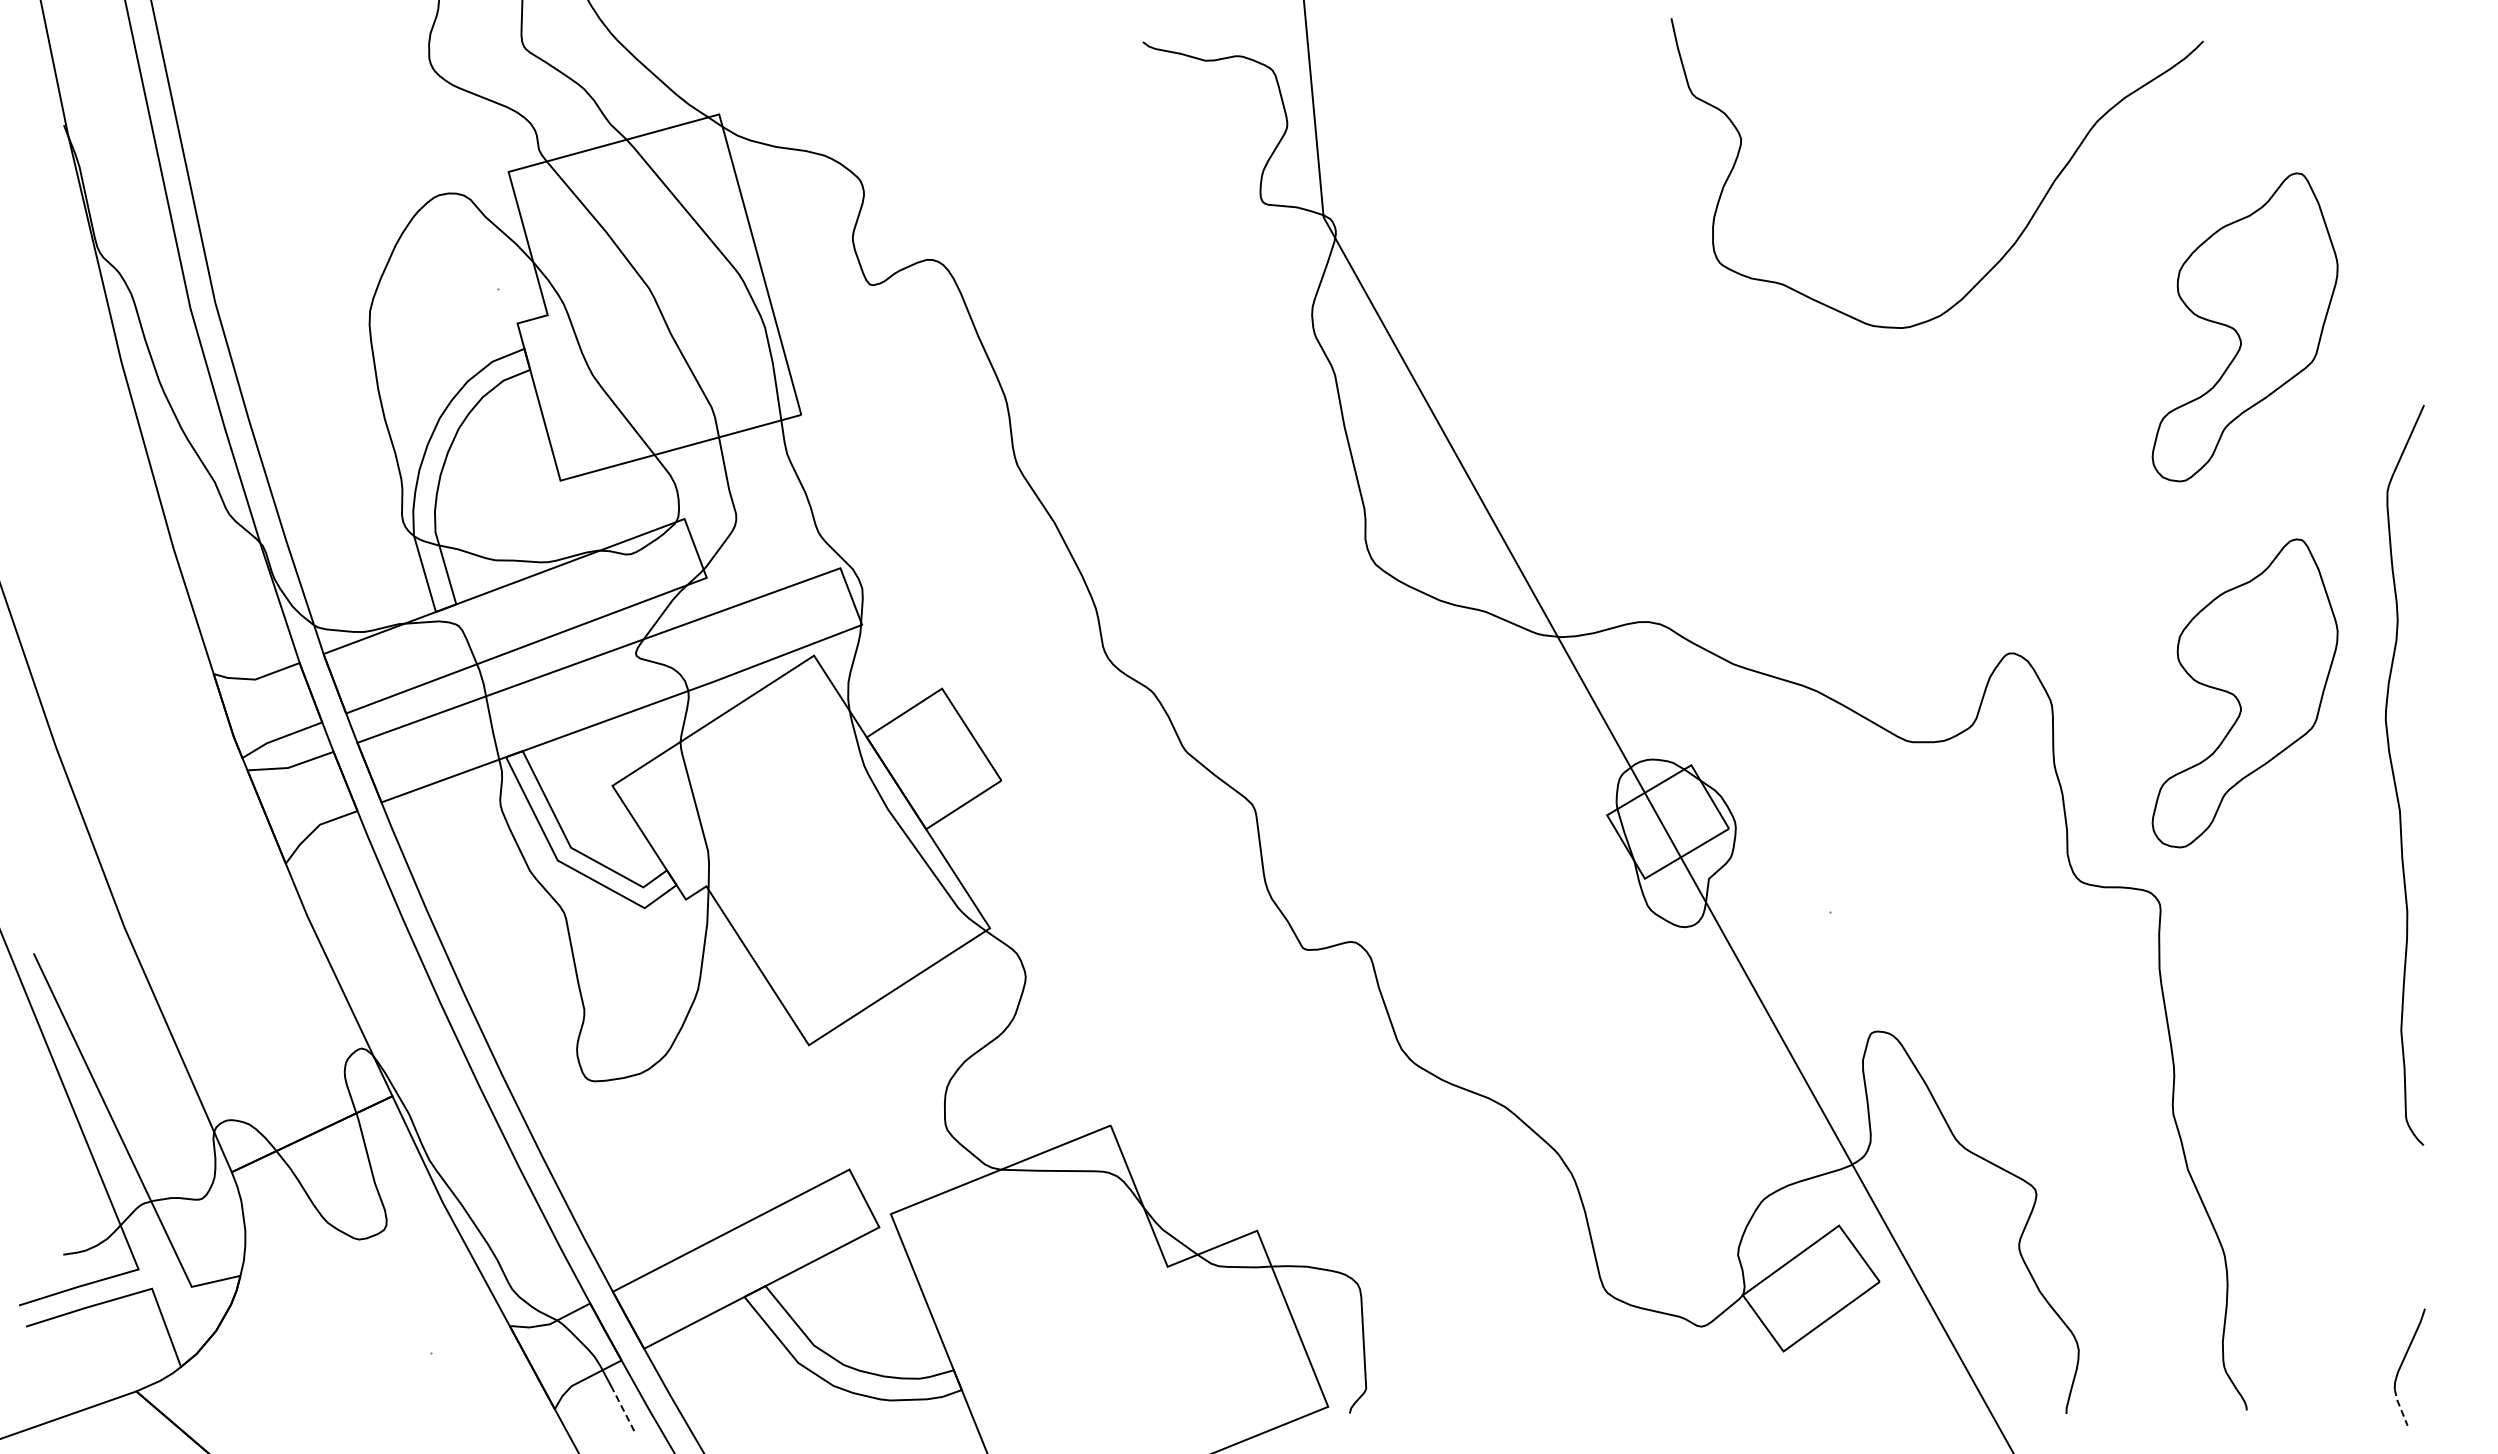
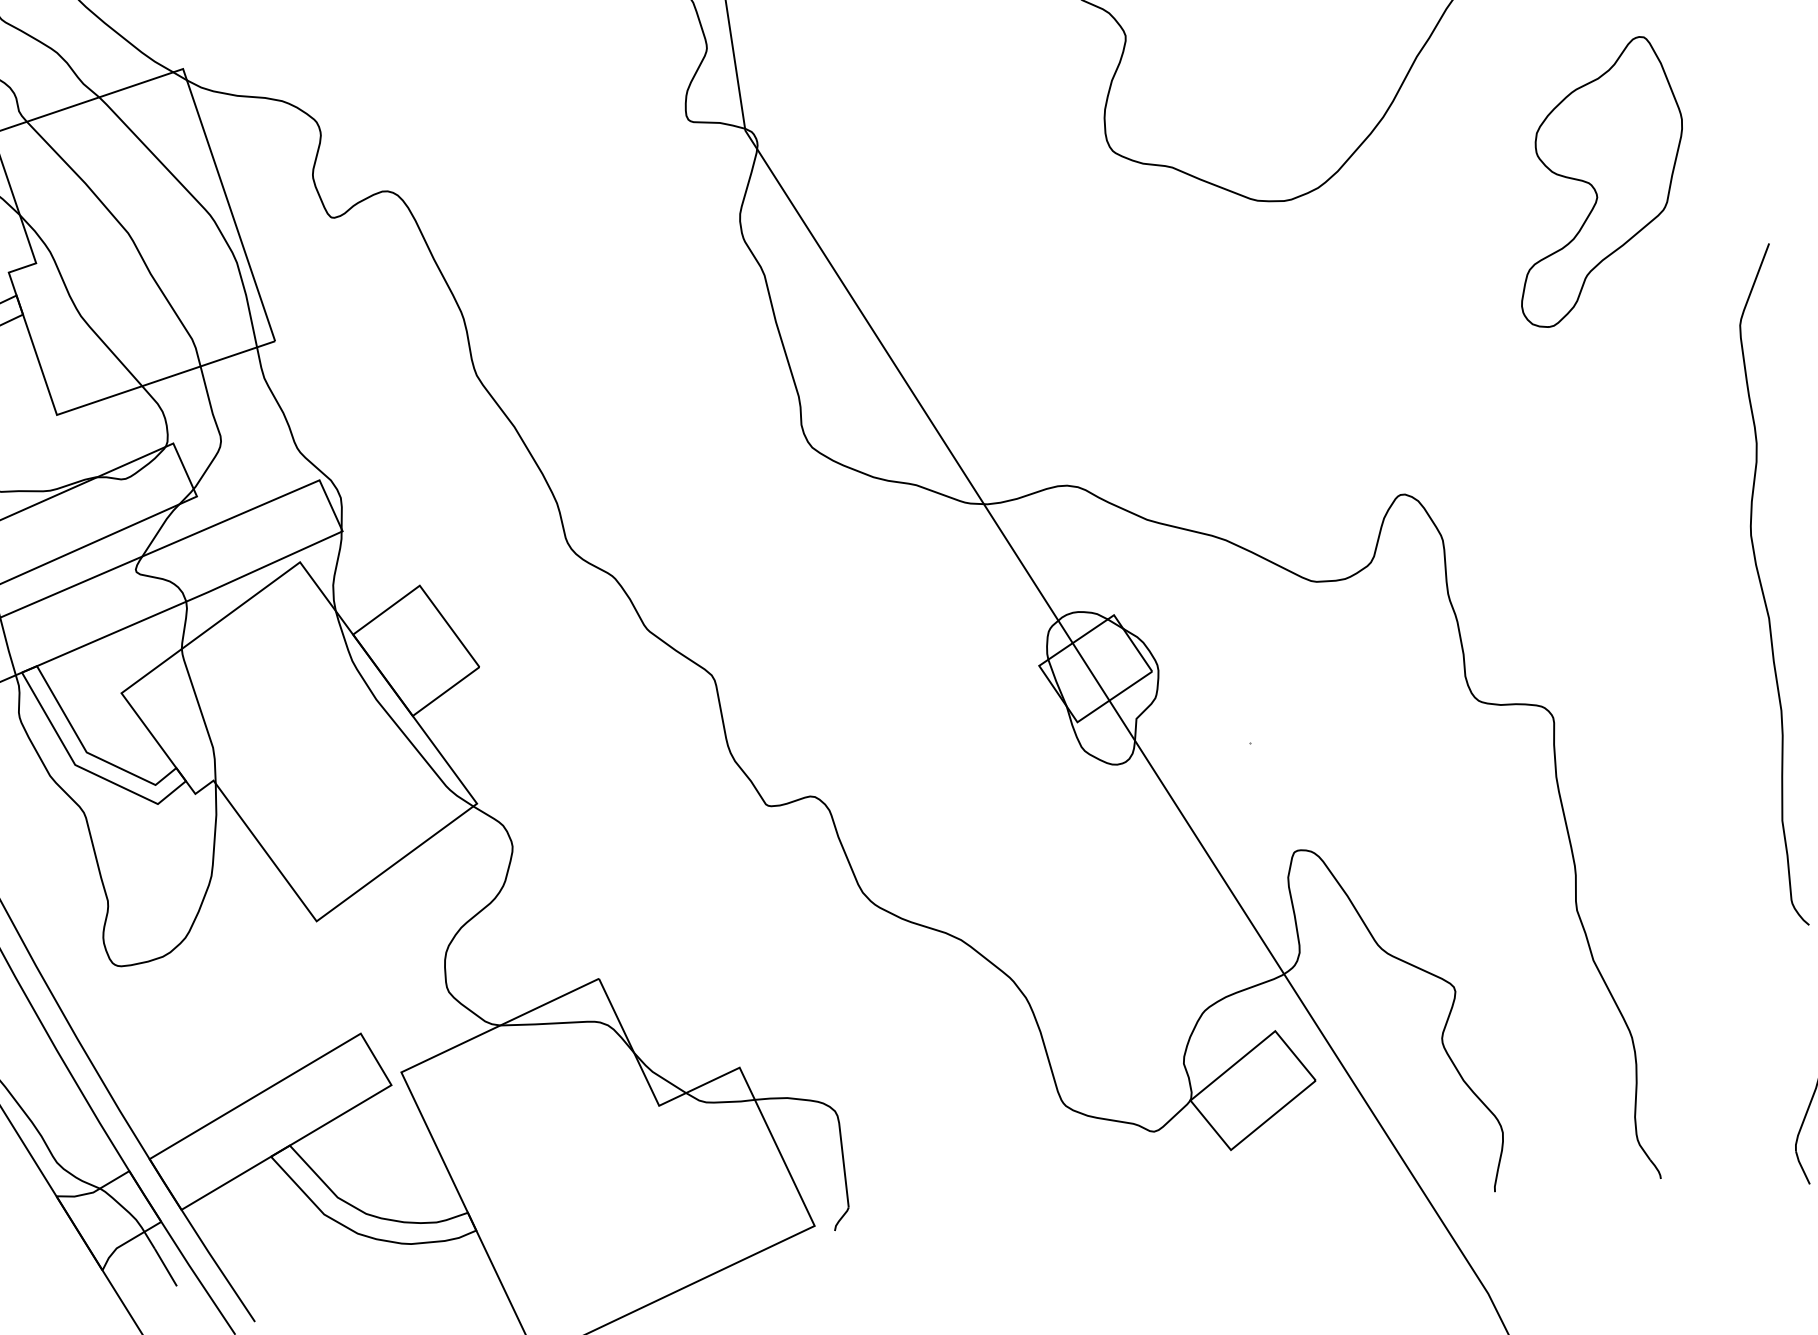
part: (2244, 693) -> (1619, 518), removed
line: (2400, 1407) -> (1802, 1167), dashed -> solid
line: (623, 1410) -> (165, 1267), dashed -> solid

